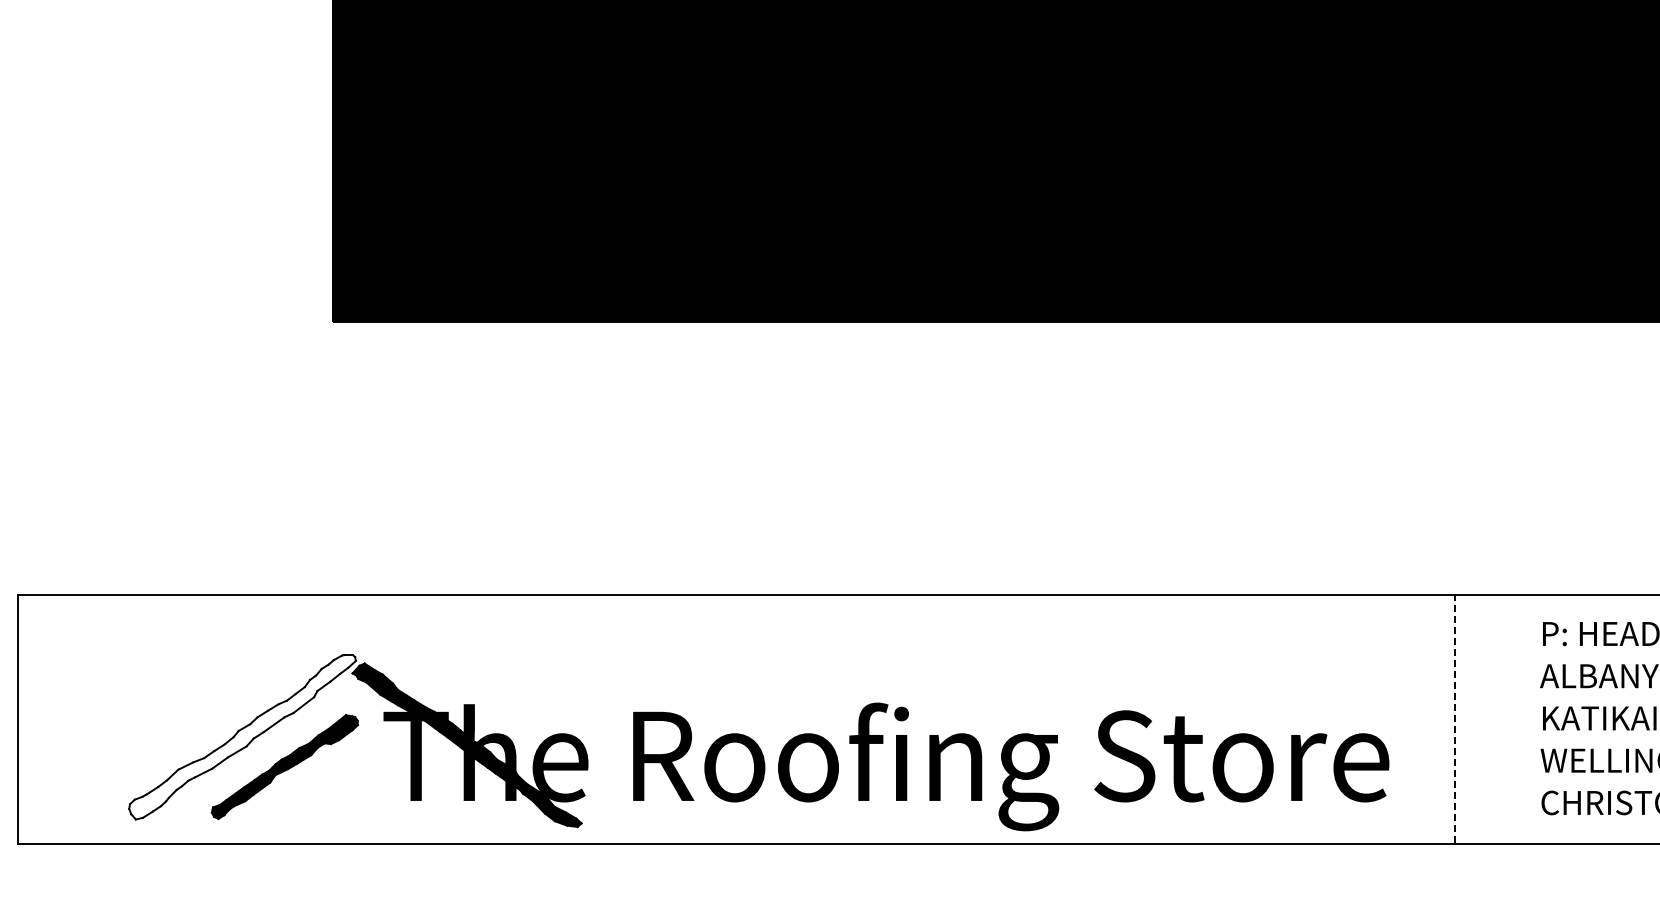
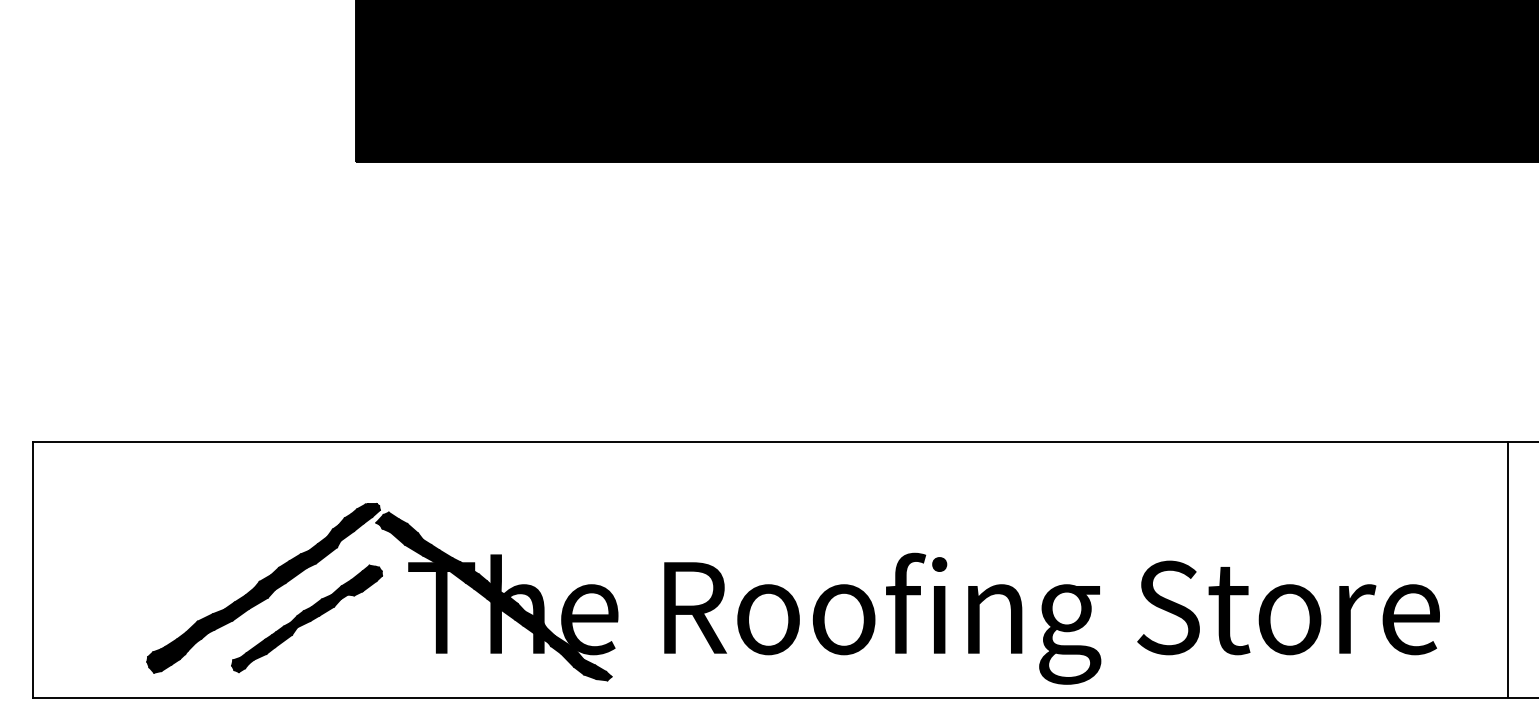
line: (1455, 718) -> (1507, 569), dashed -> solid
fill: (242, 737) -> (263, 588), added

